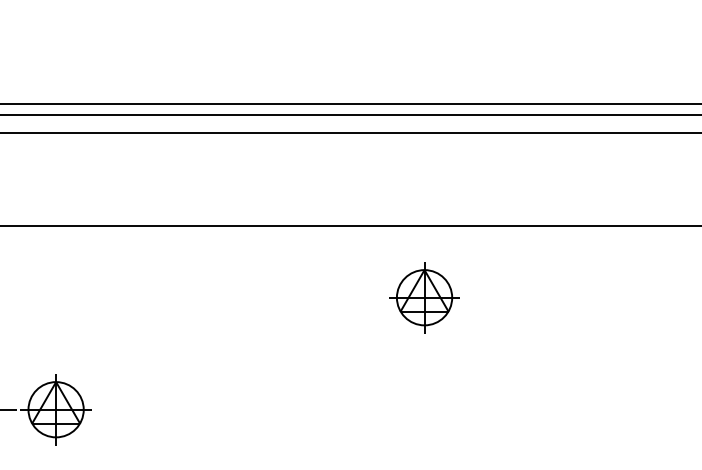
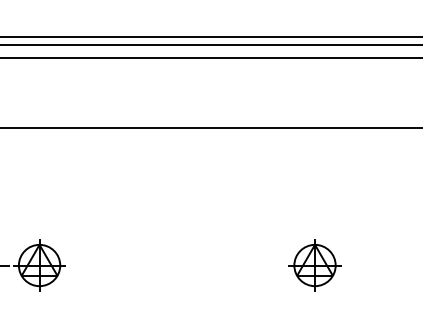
part: (424, 297) -> (314, 265), moved

